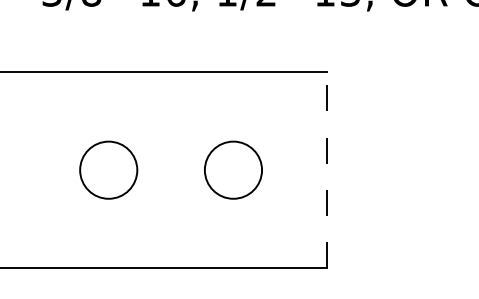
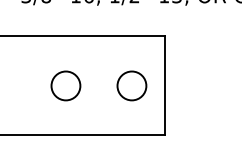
circle: (107, 169) -> (65, 85), moved
circle: (232, 169) -> (131, 85), moved
line: (325, 169) -> (164, 85), dashed -> solid

